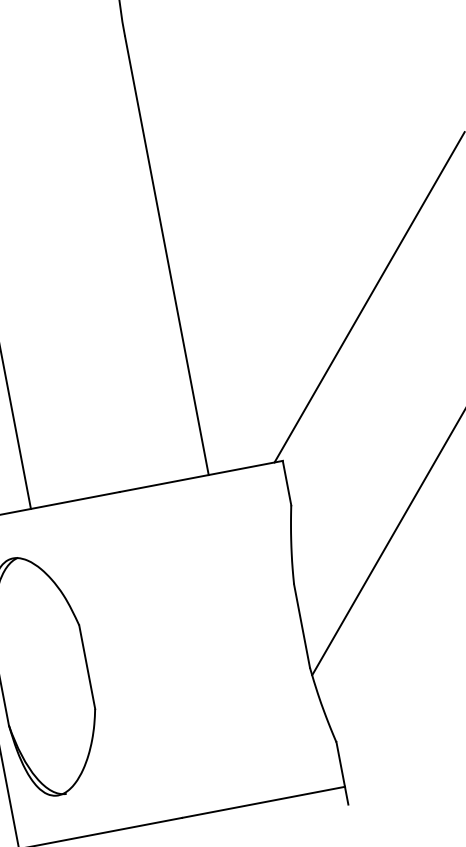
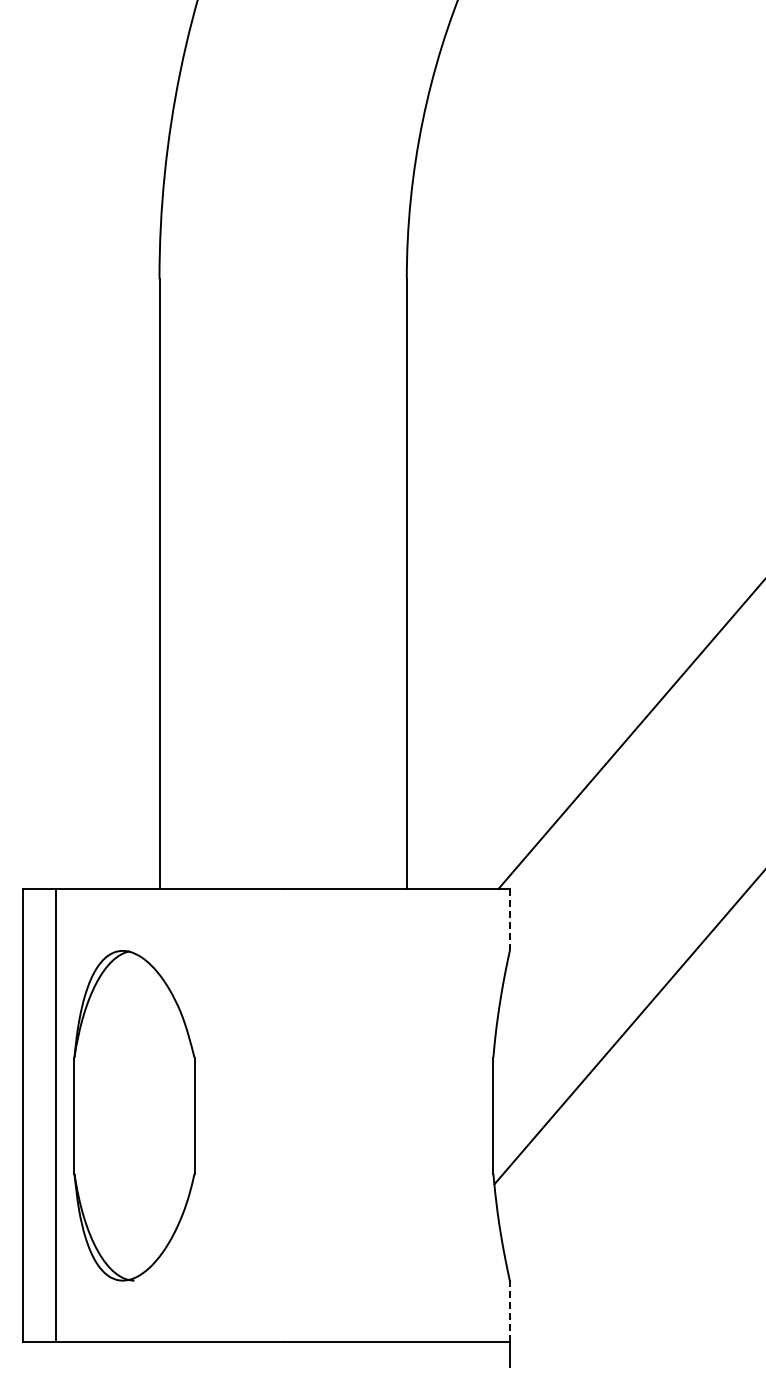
line: (286, 483) -> (509, 920), solid -> dashed
line: (340, 763) -> (509, 1310), solid -> dashed

